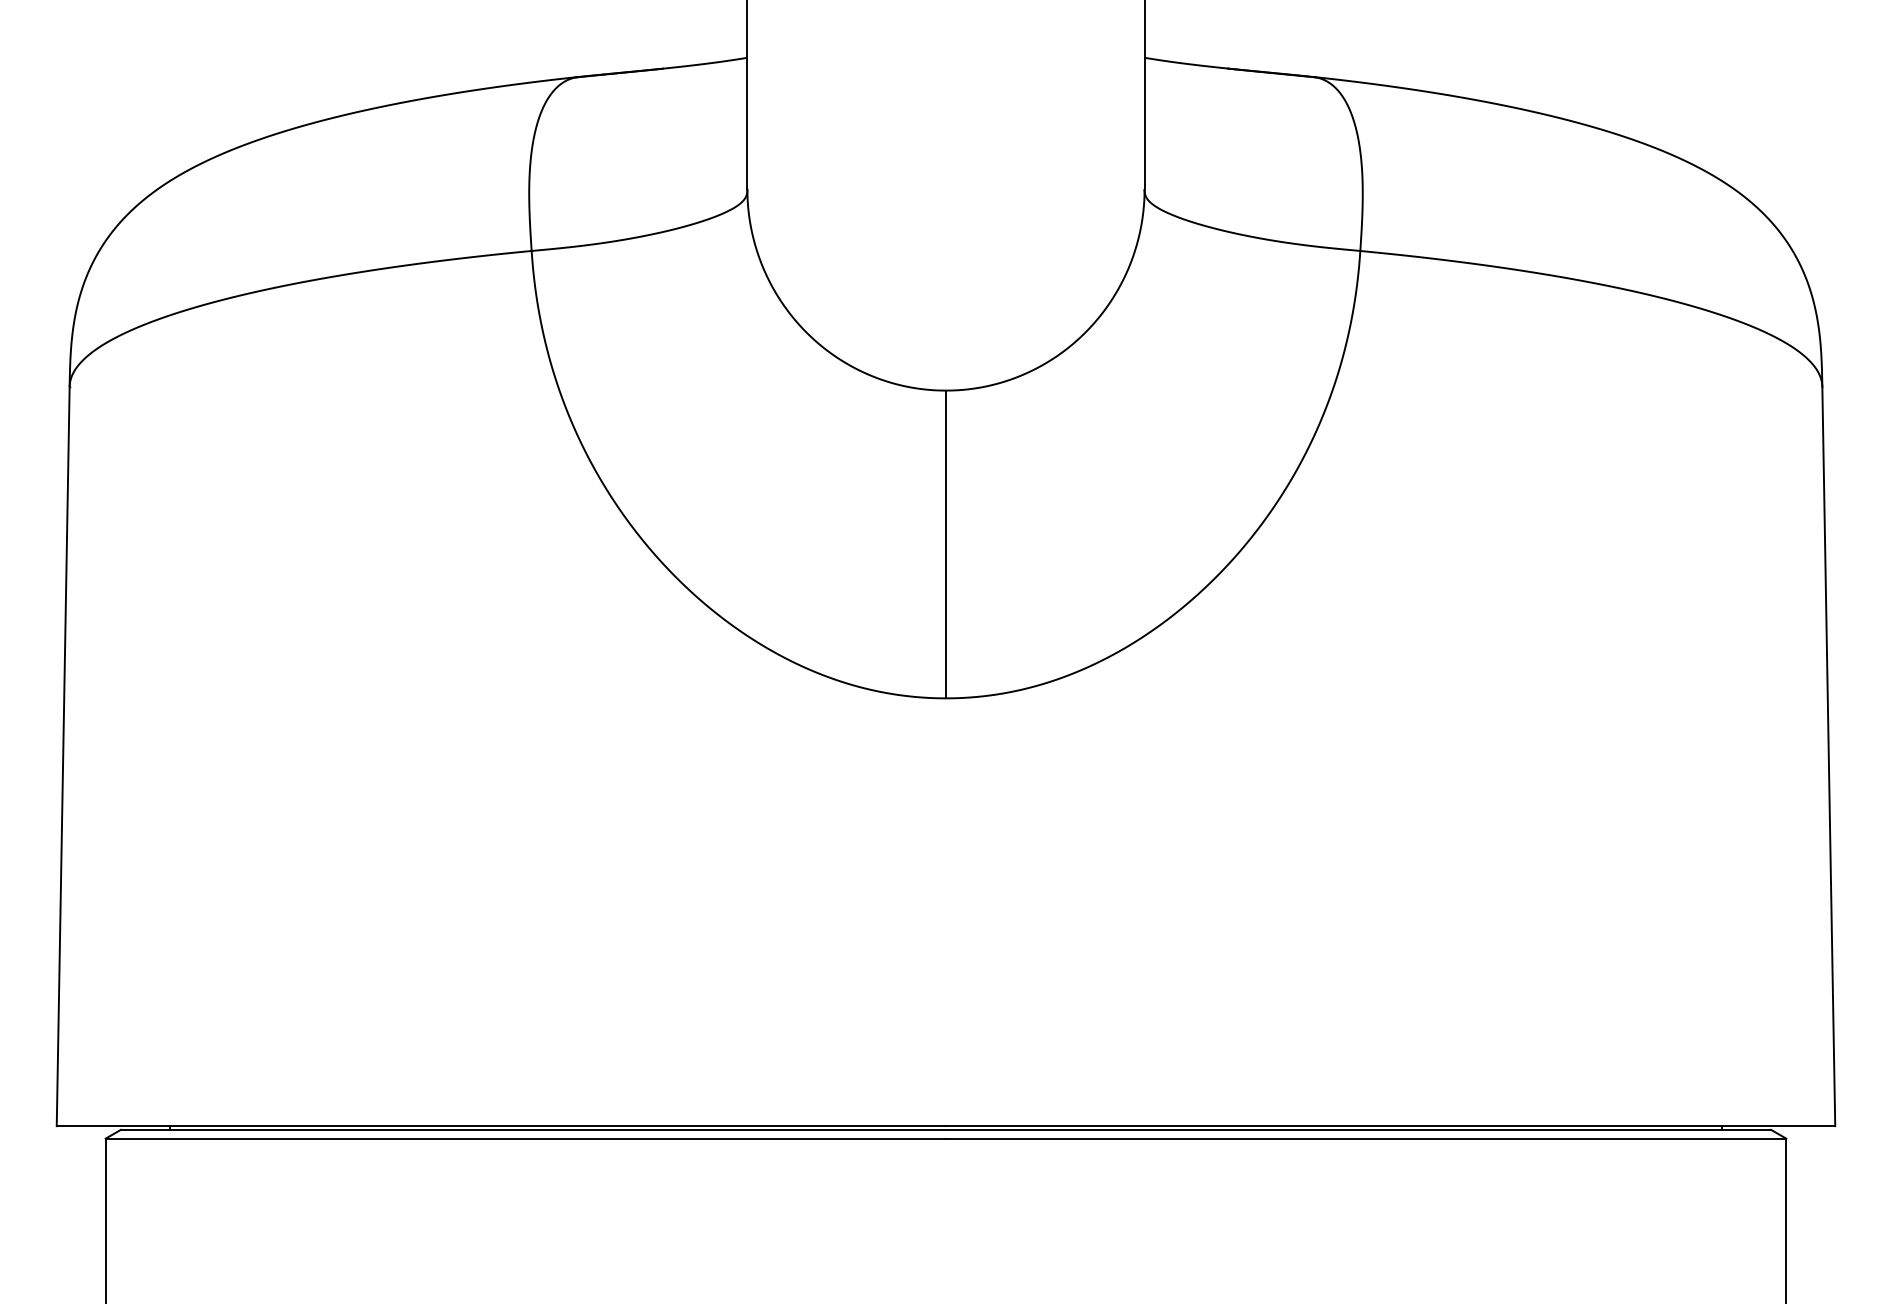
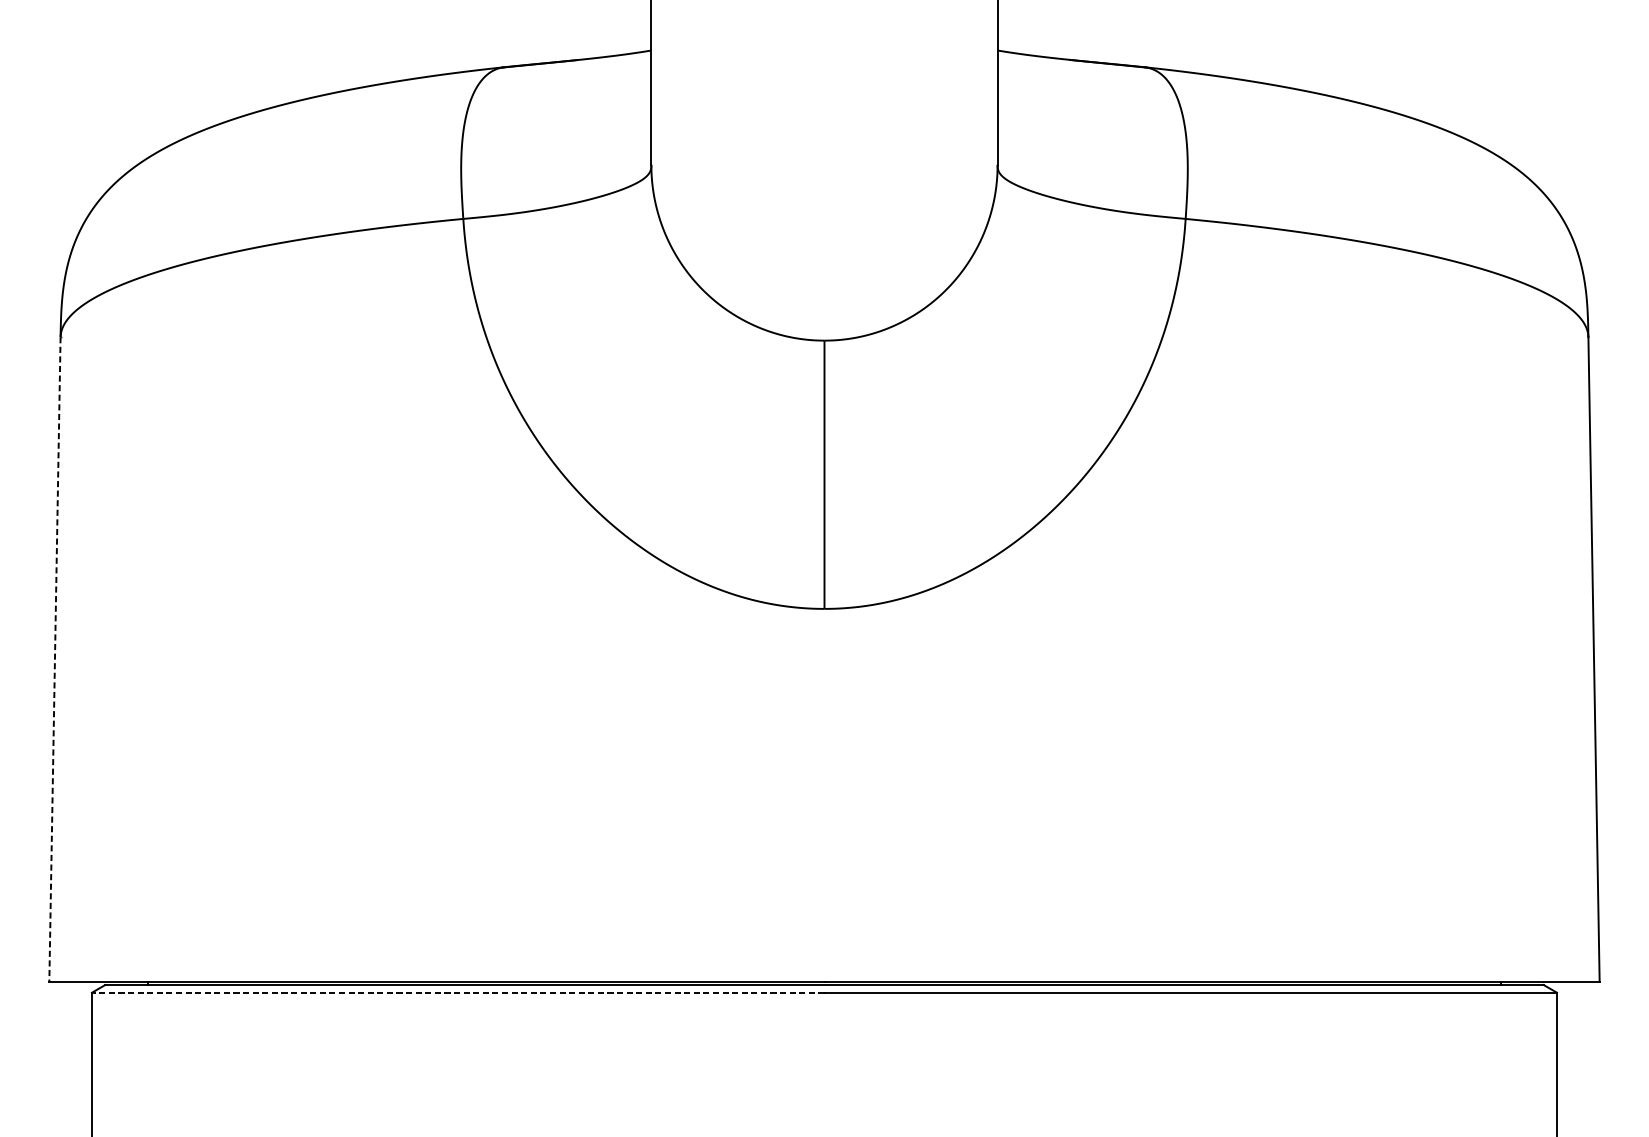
line: (63, 756) -> (55, 659), solid -> dashed
line: (525, 1138) -> (457, 992), solid -> dashed

